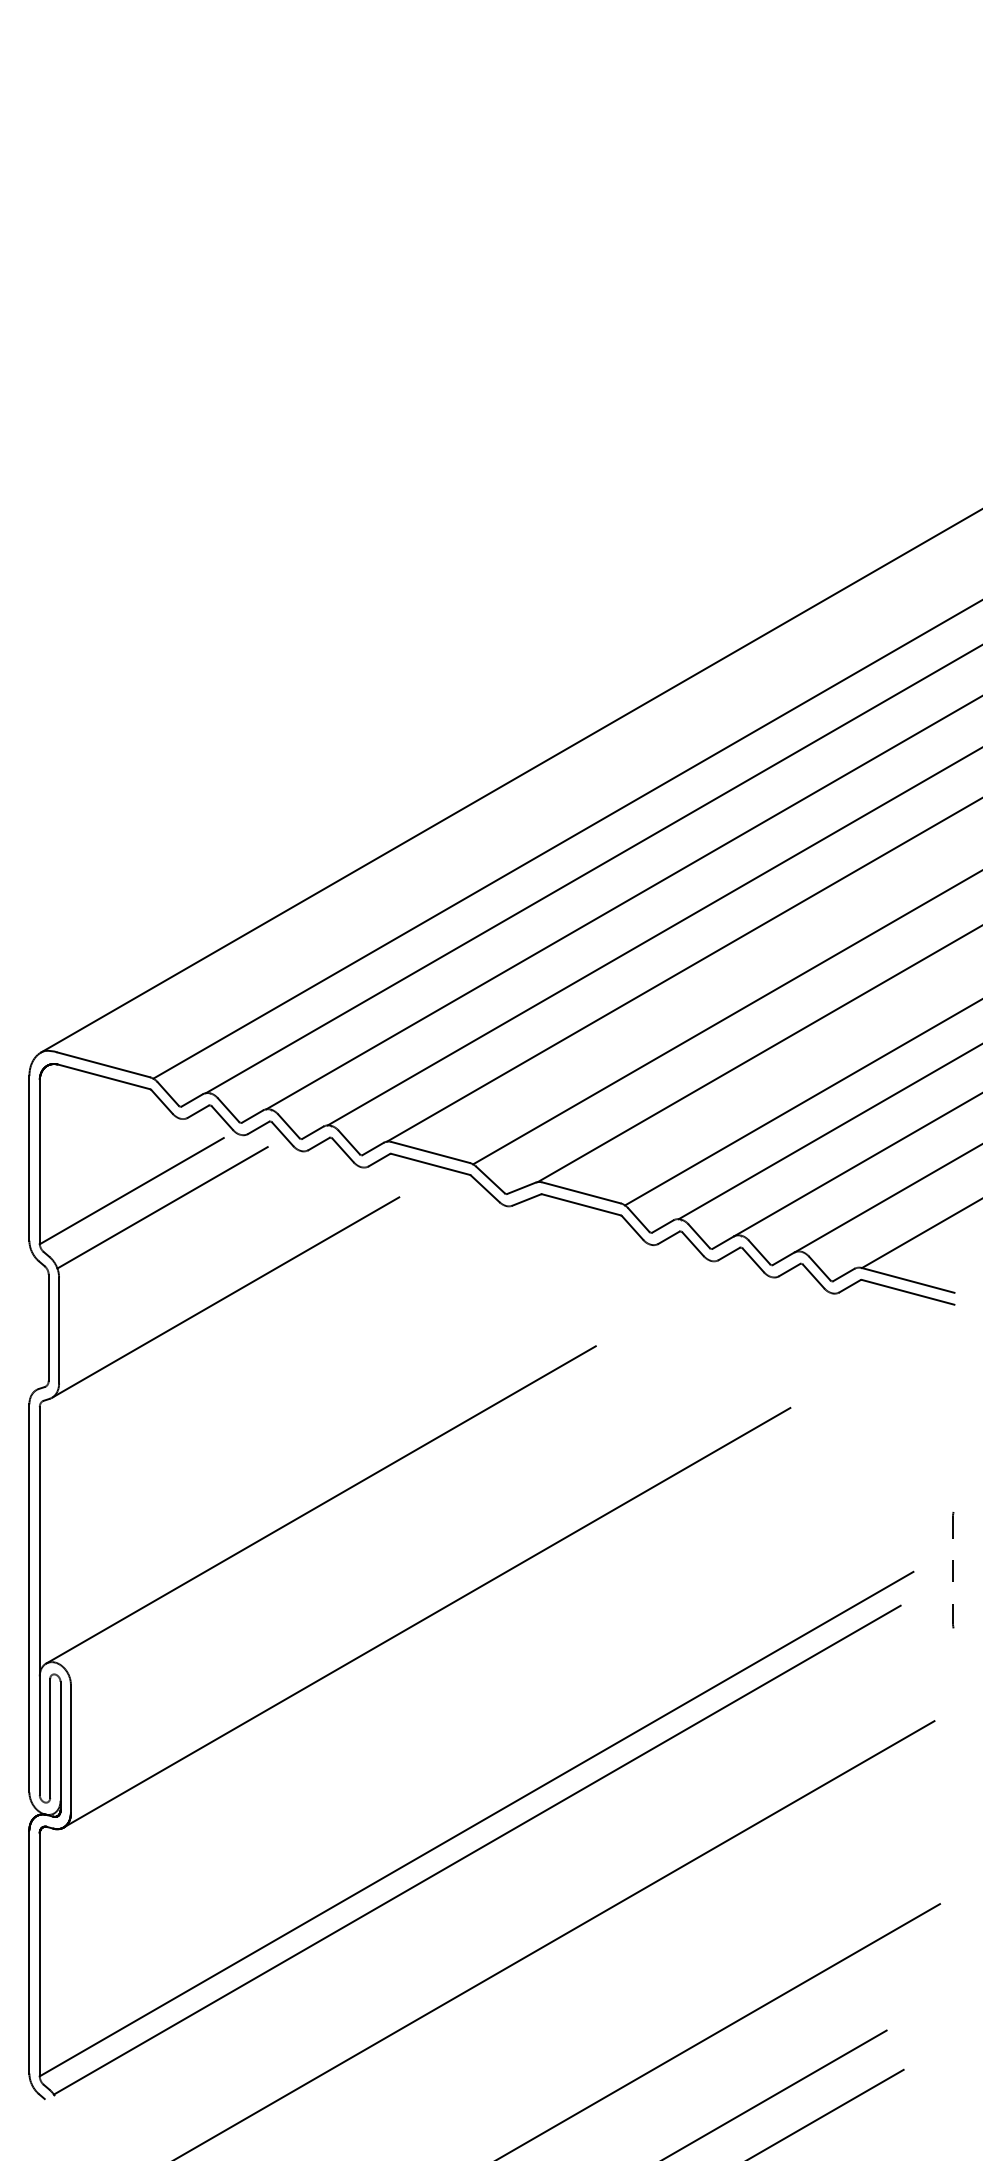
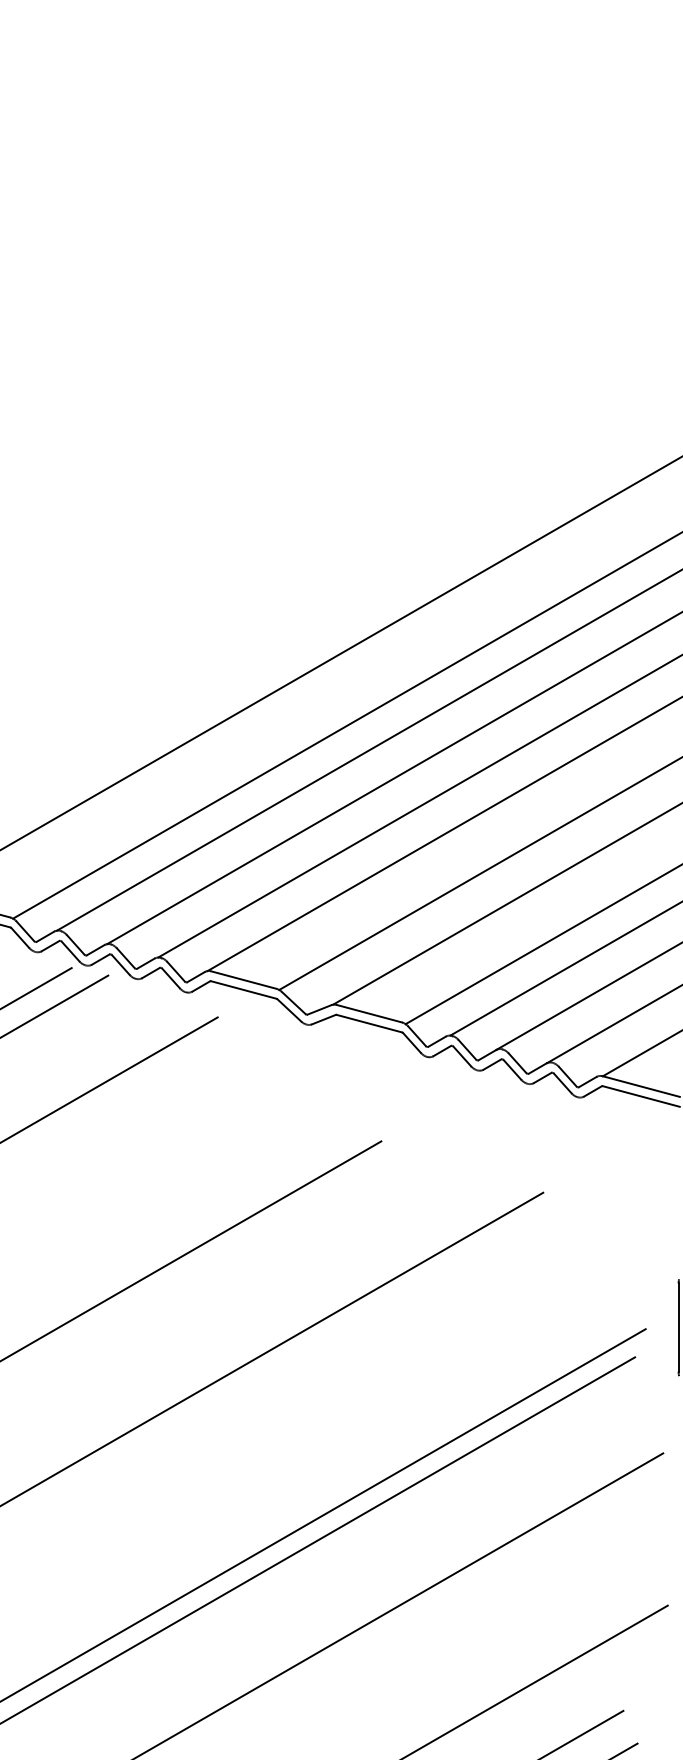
line: (952, 1570) -> (678, 1328), dashed -> solid

